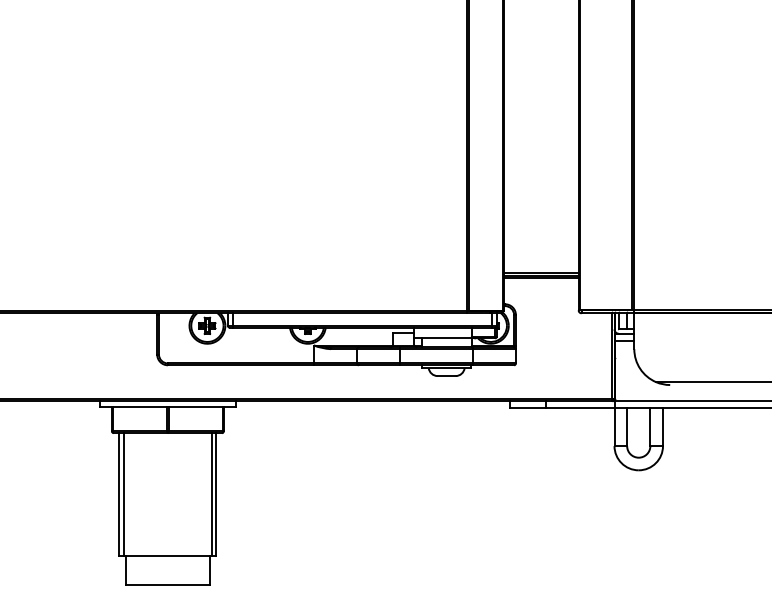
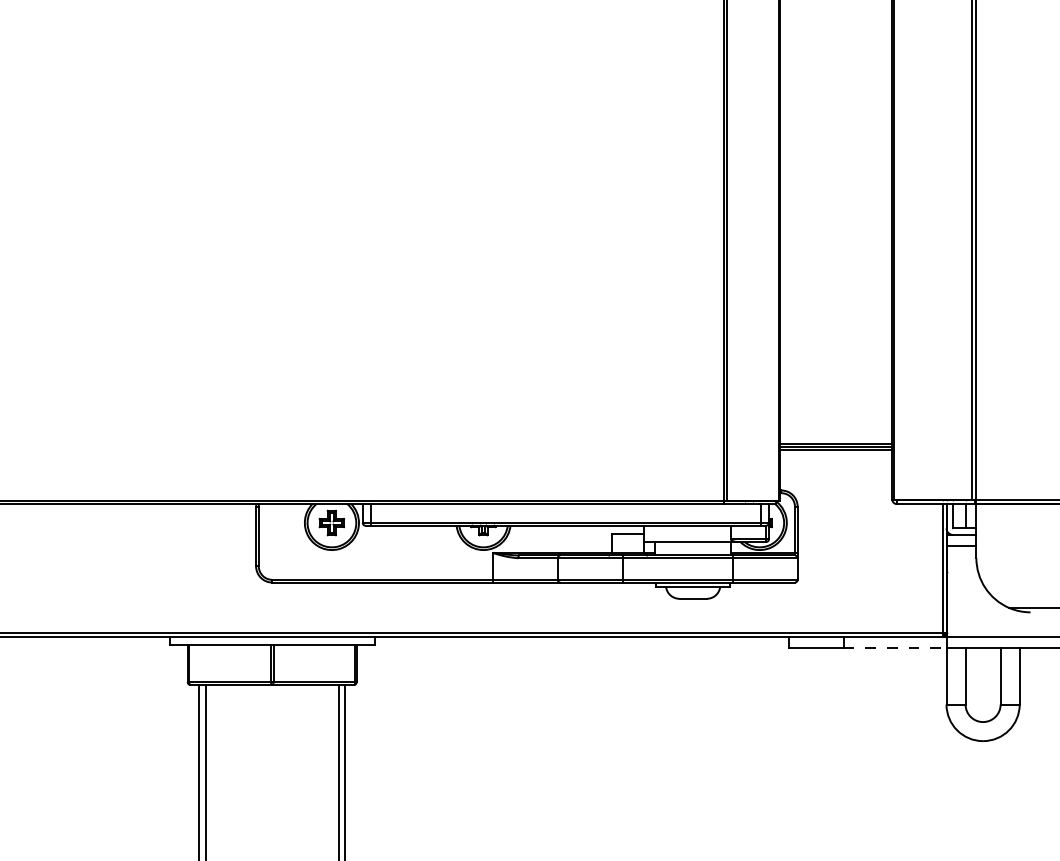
line: (580, 408) -> (895, 647), solid -> dashed

